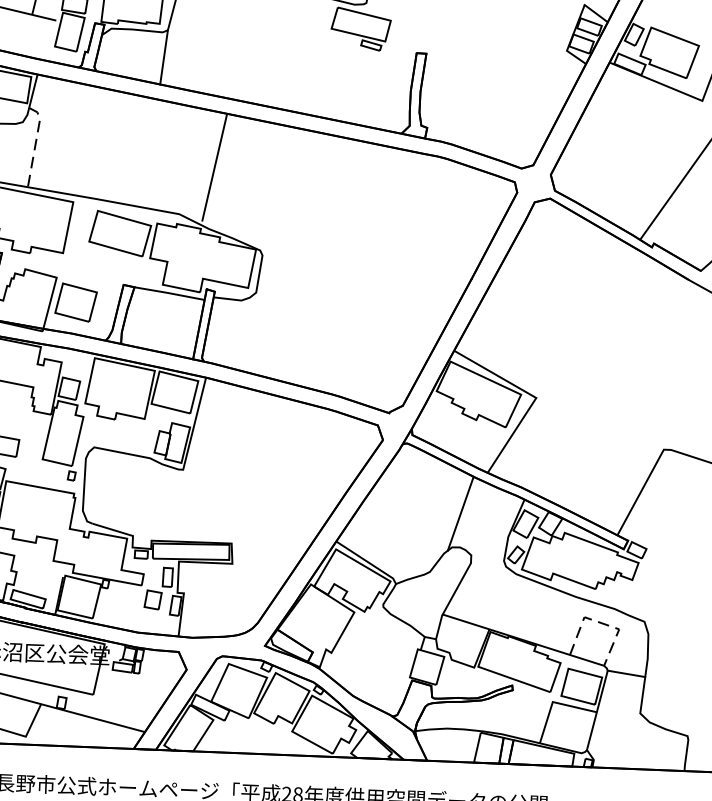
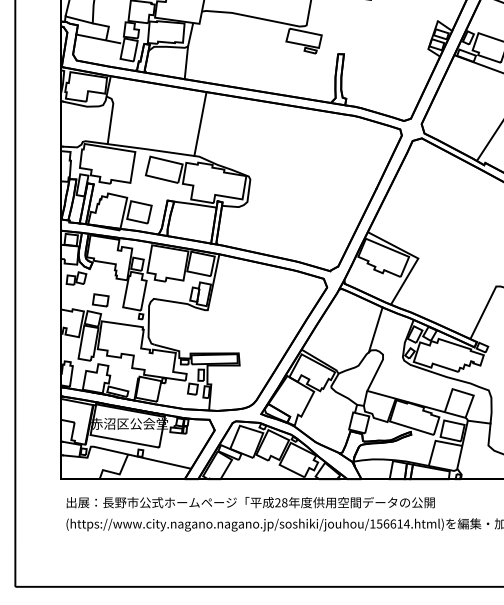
line: (35, 144) -> (111, 118), dashed -> solid
line: (214, 167) -> (200, 123), moved
line: (600, 623) -> (462, 392), dashed -> solid

